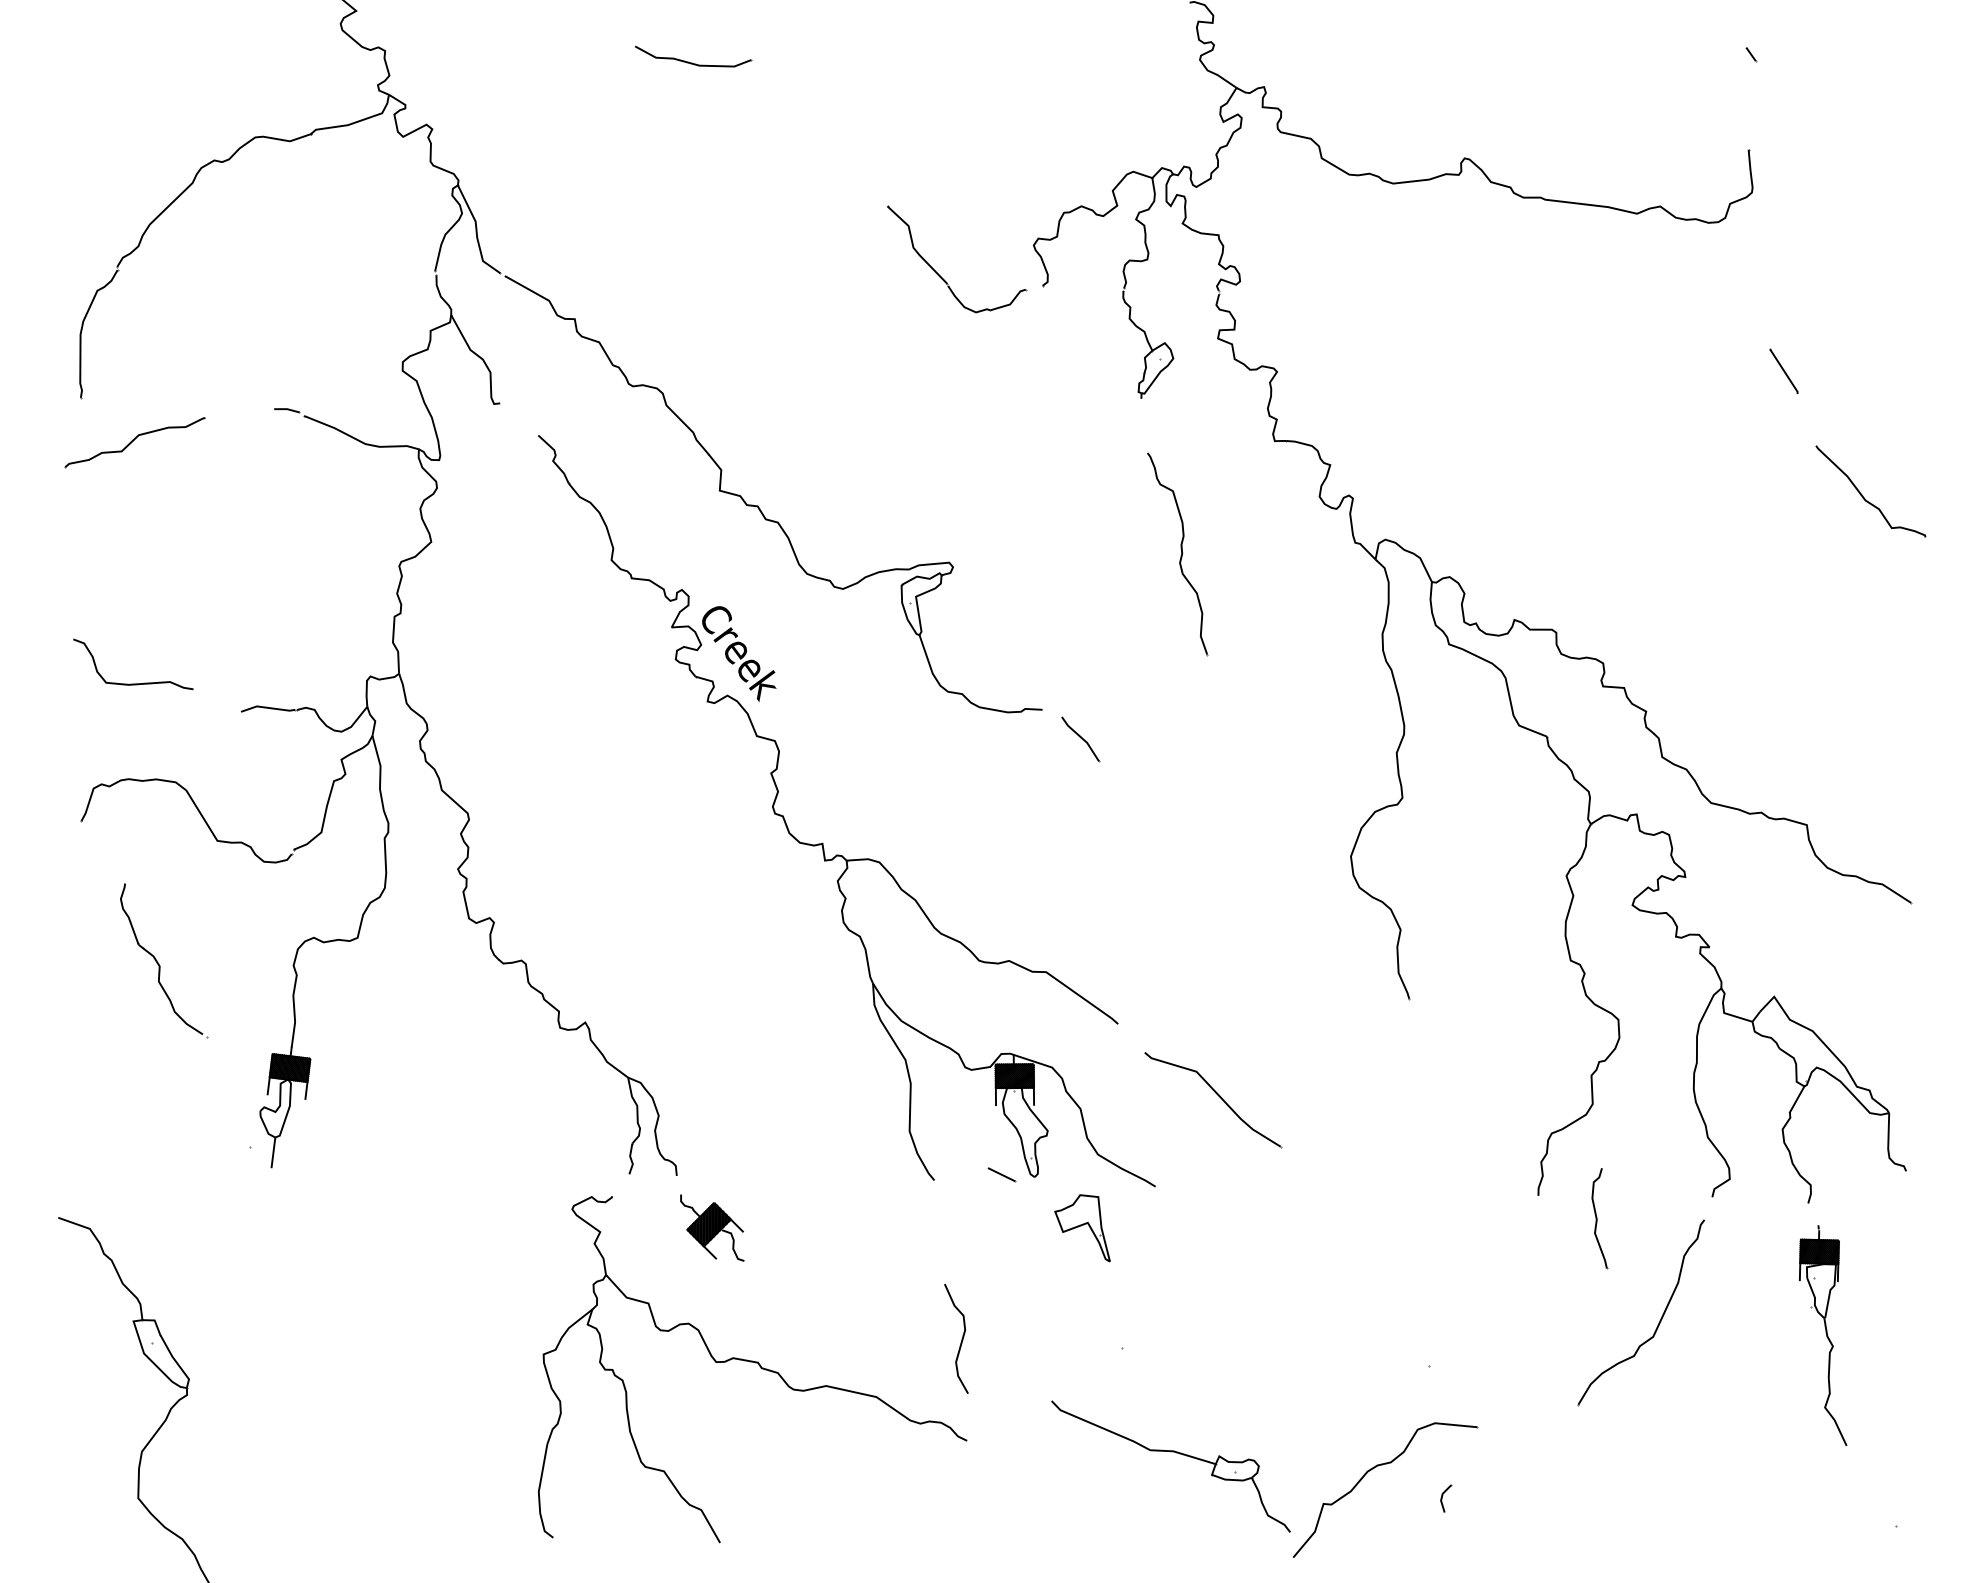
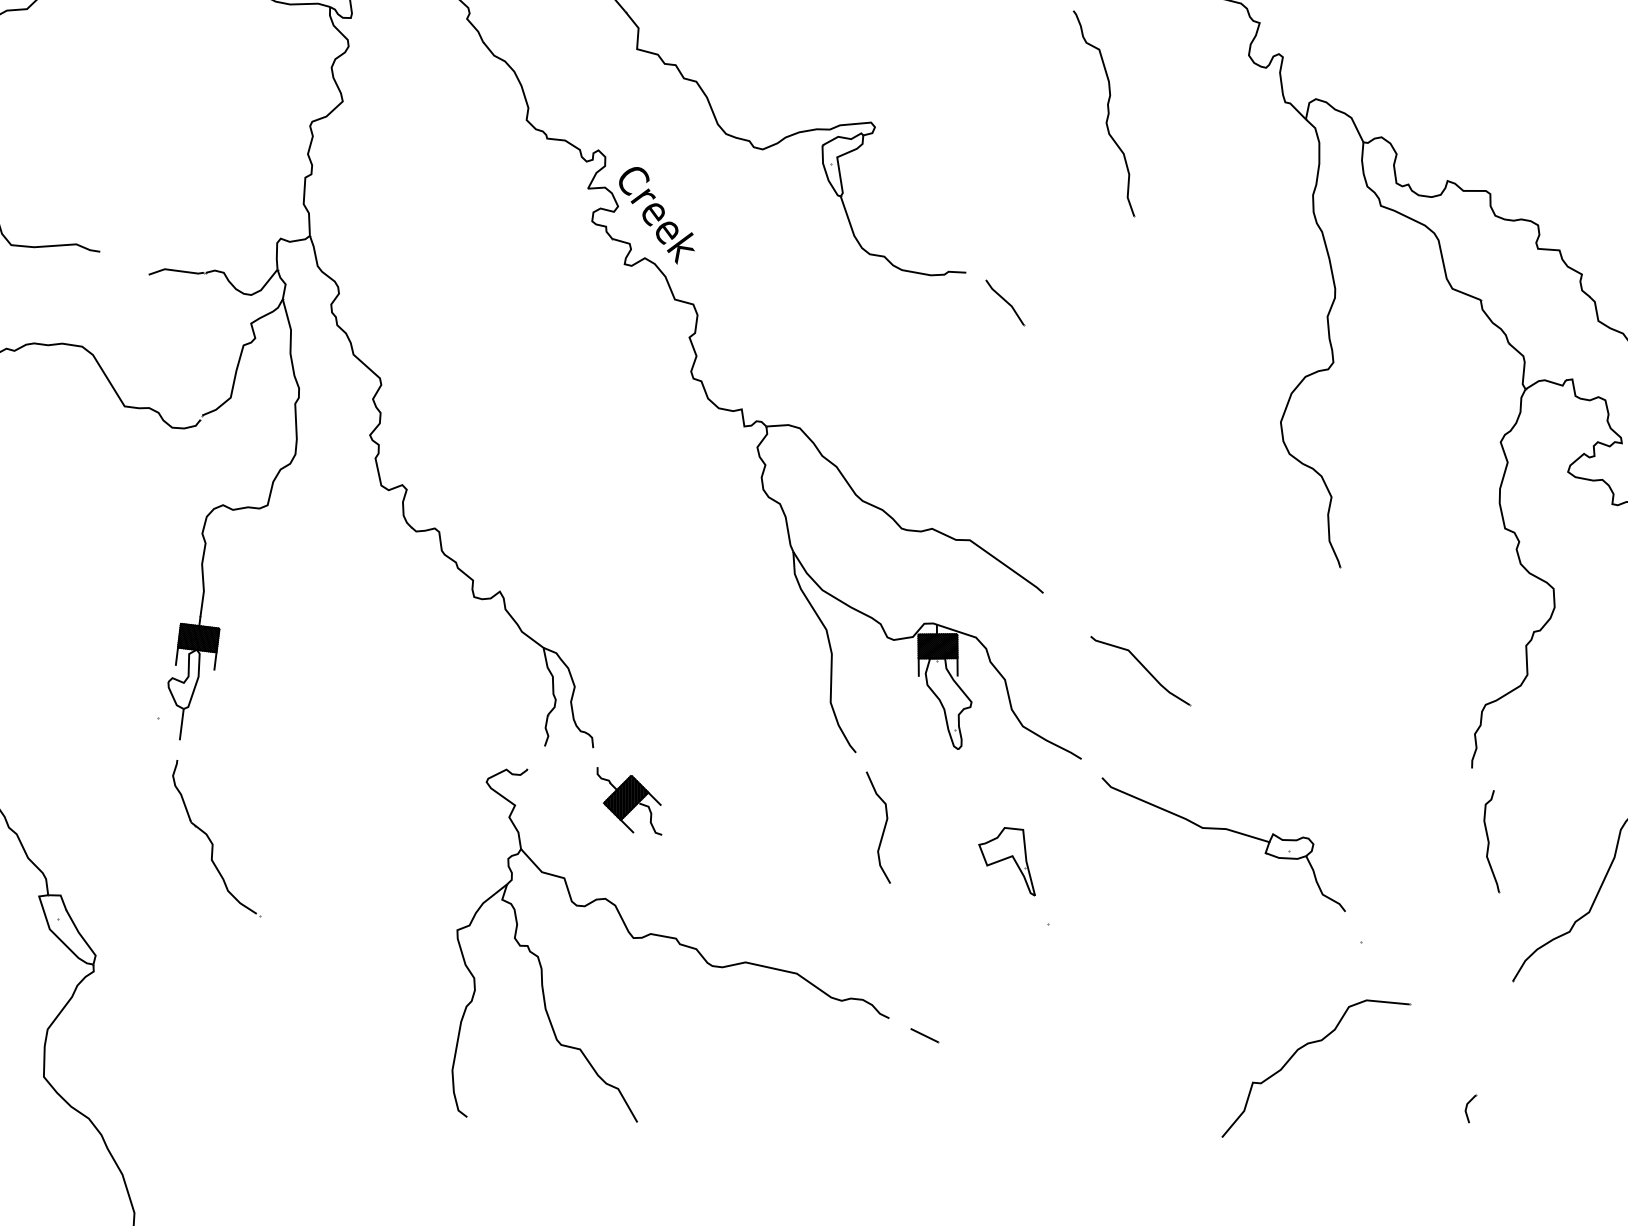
part: (158, 962) -> (211, 840), moved
part: (1213, 1100) -> (1140, 671), size x0.71
line: (1001, 1174) -> (924, 1035), moved
part: (1599, 1218) -> (1491, 841), moved
part: (1082, 1228) -> (1007, 861), moved
curve: (961, 1338) -> (883, 827), moved
part: (1170, 1452) -> (1223, 830), moved
part: (1446, 1498) -> (1471, 1108), moved

